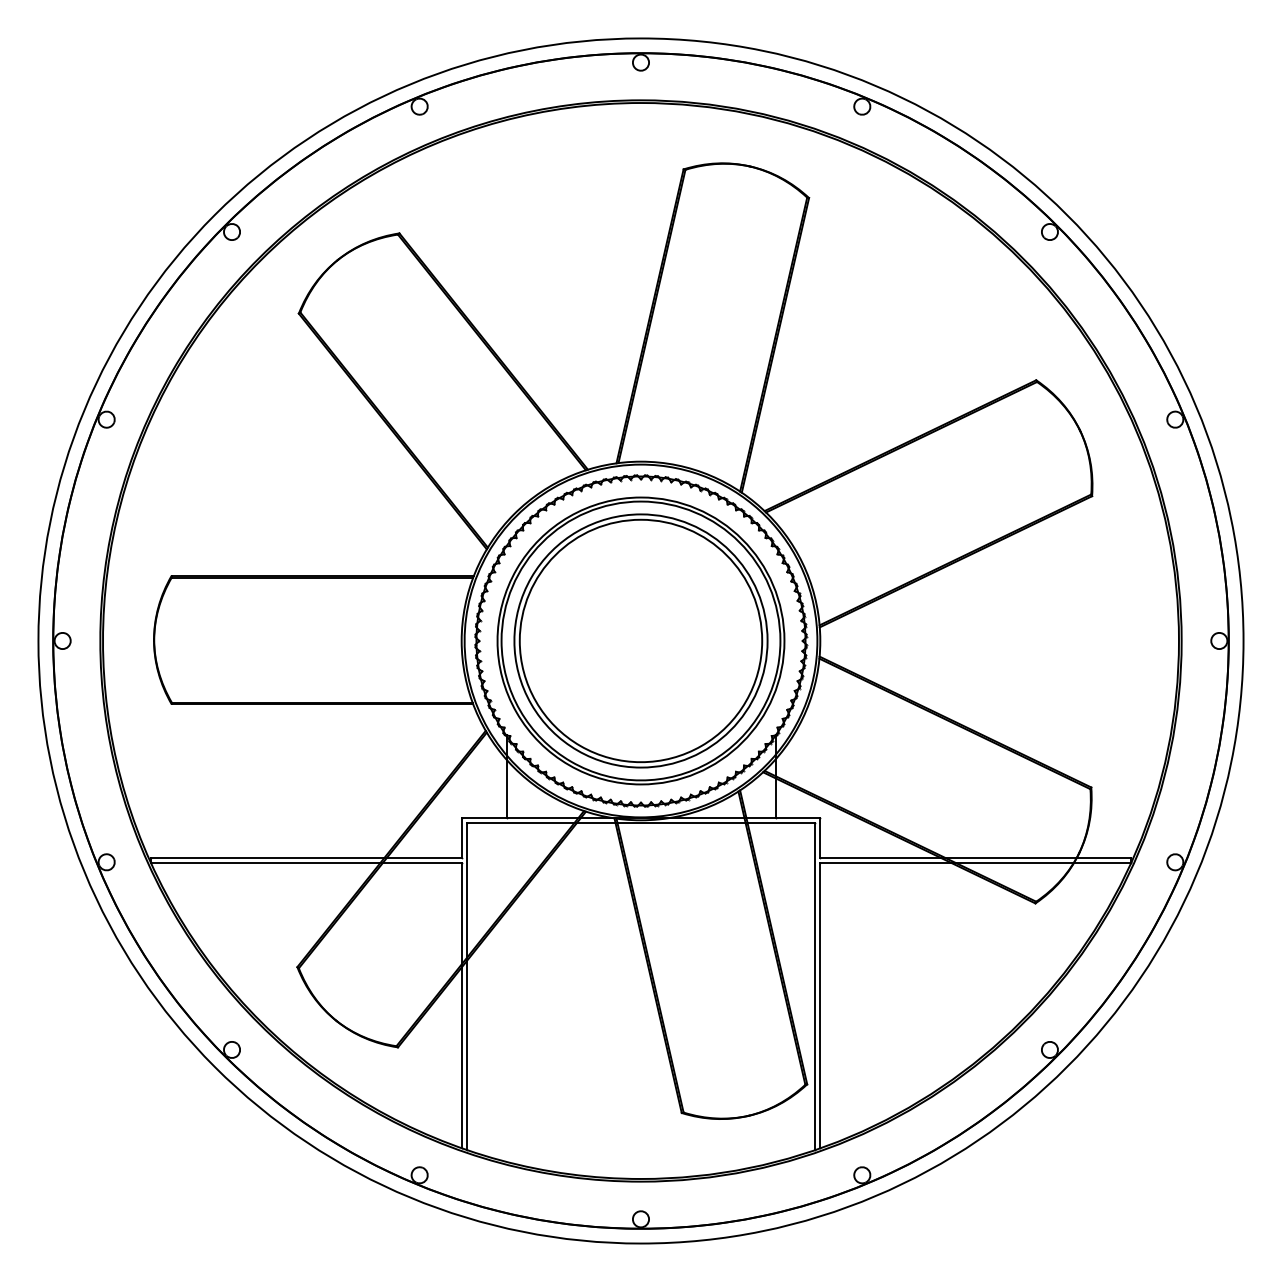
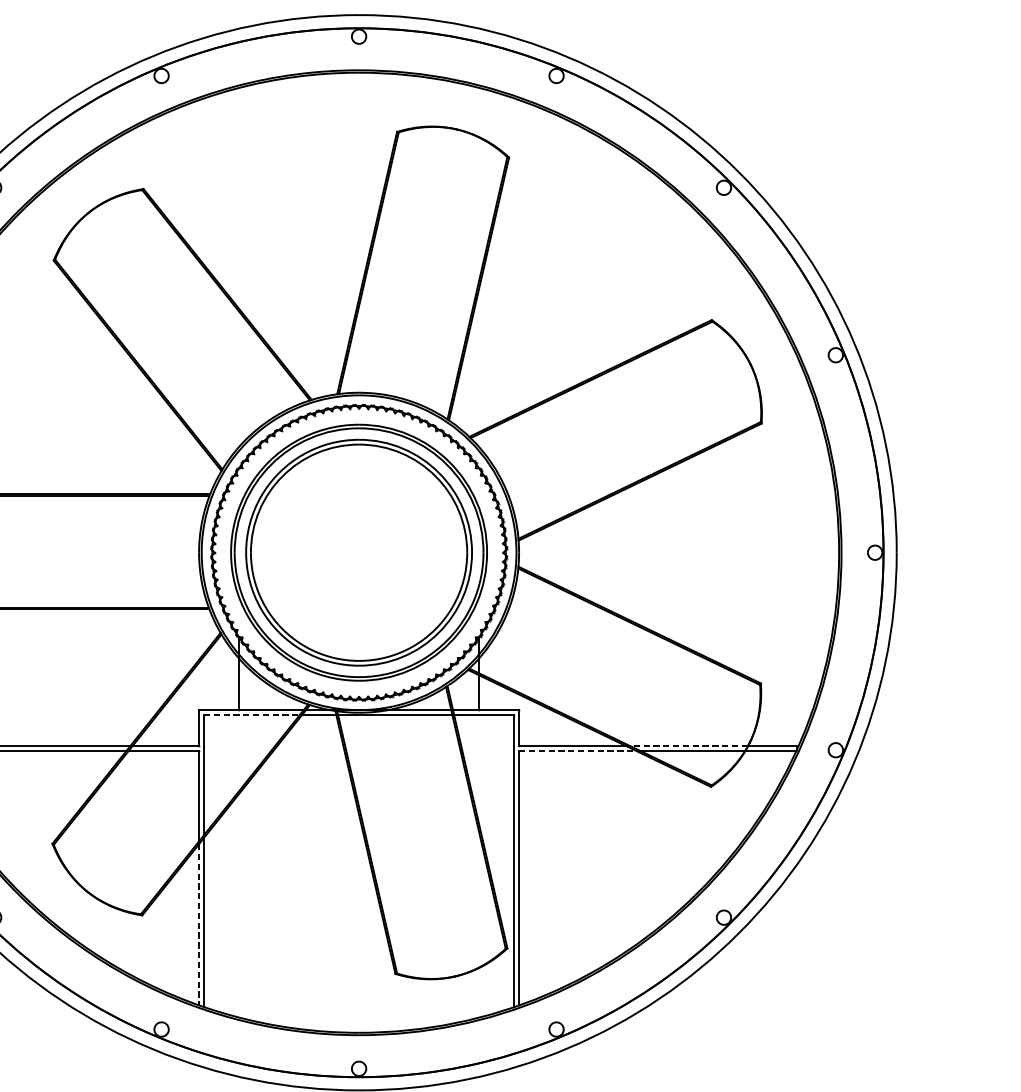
line: (521, 823) -> (252, 715), solid -> dashed
line: (1008, 857) -> (687, 745), solid -> dashed
line: (886, 863) -> (578, 751), solid -> dashed
line: (461, 1058) -> (198, 925), solid -> dashed

